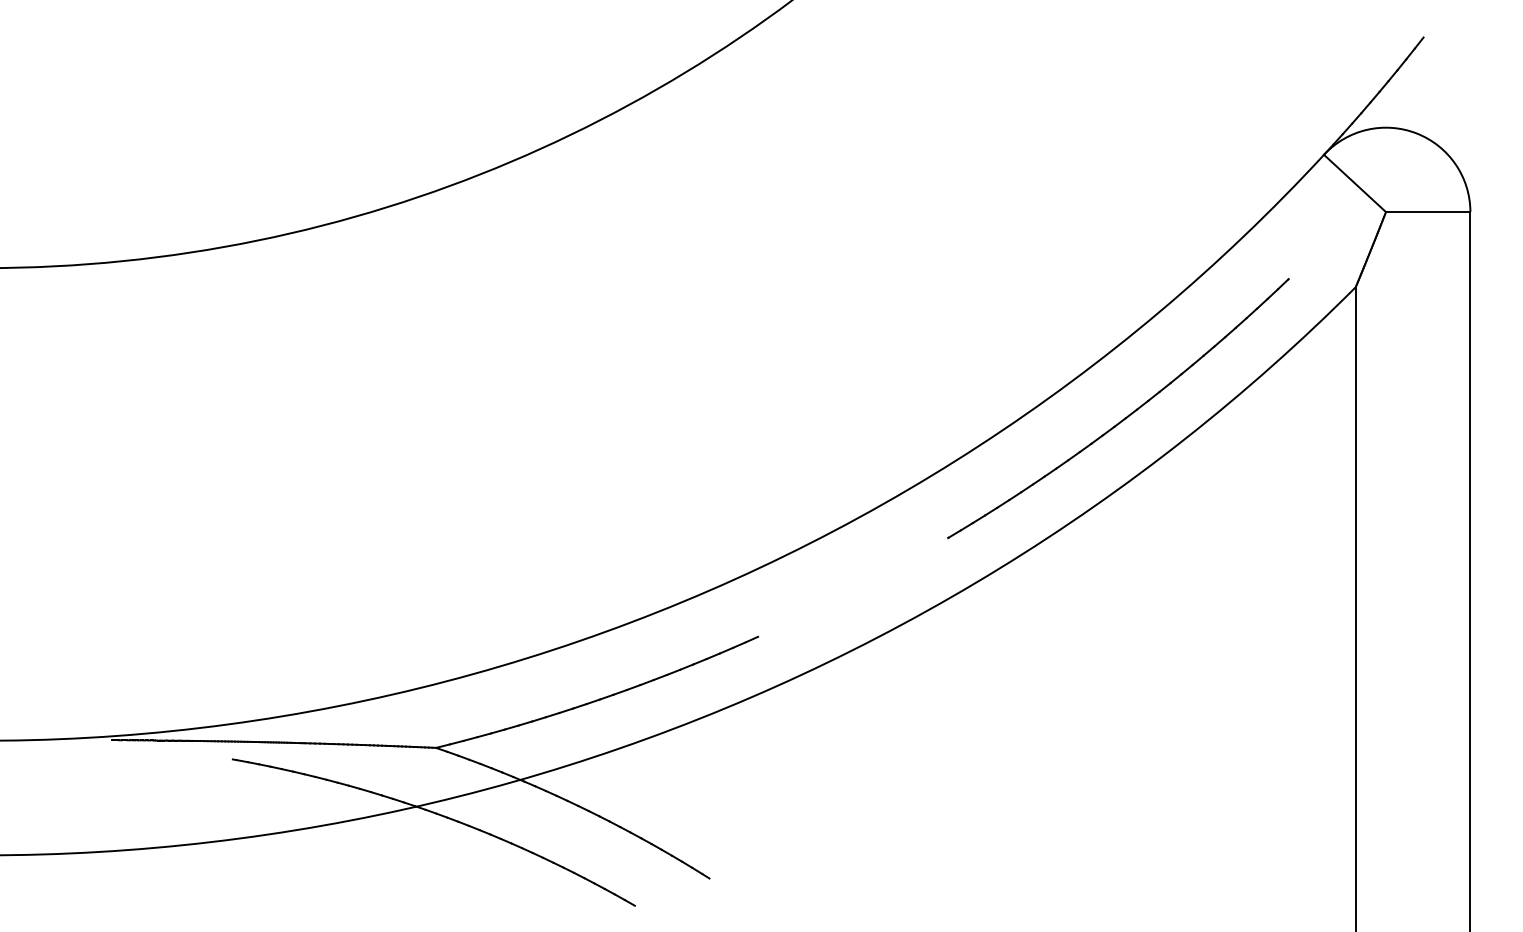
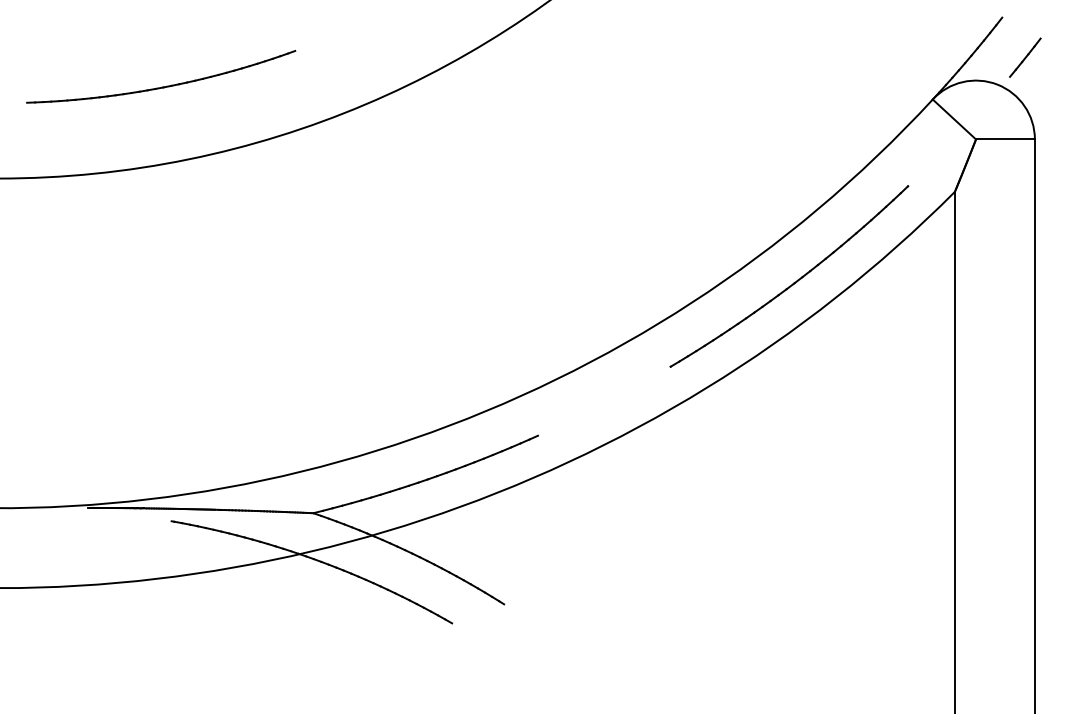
line: (1456, 94) -> (1025, 57), added
part: (218, 136) -> (161, 86), added

